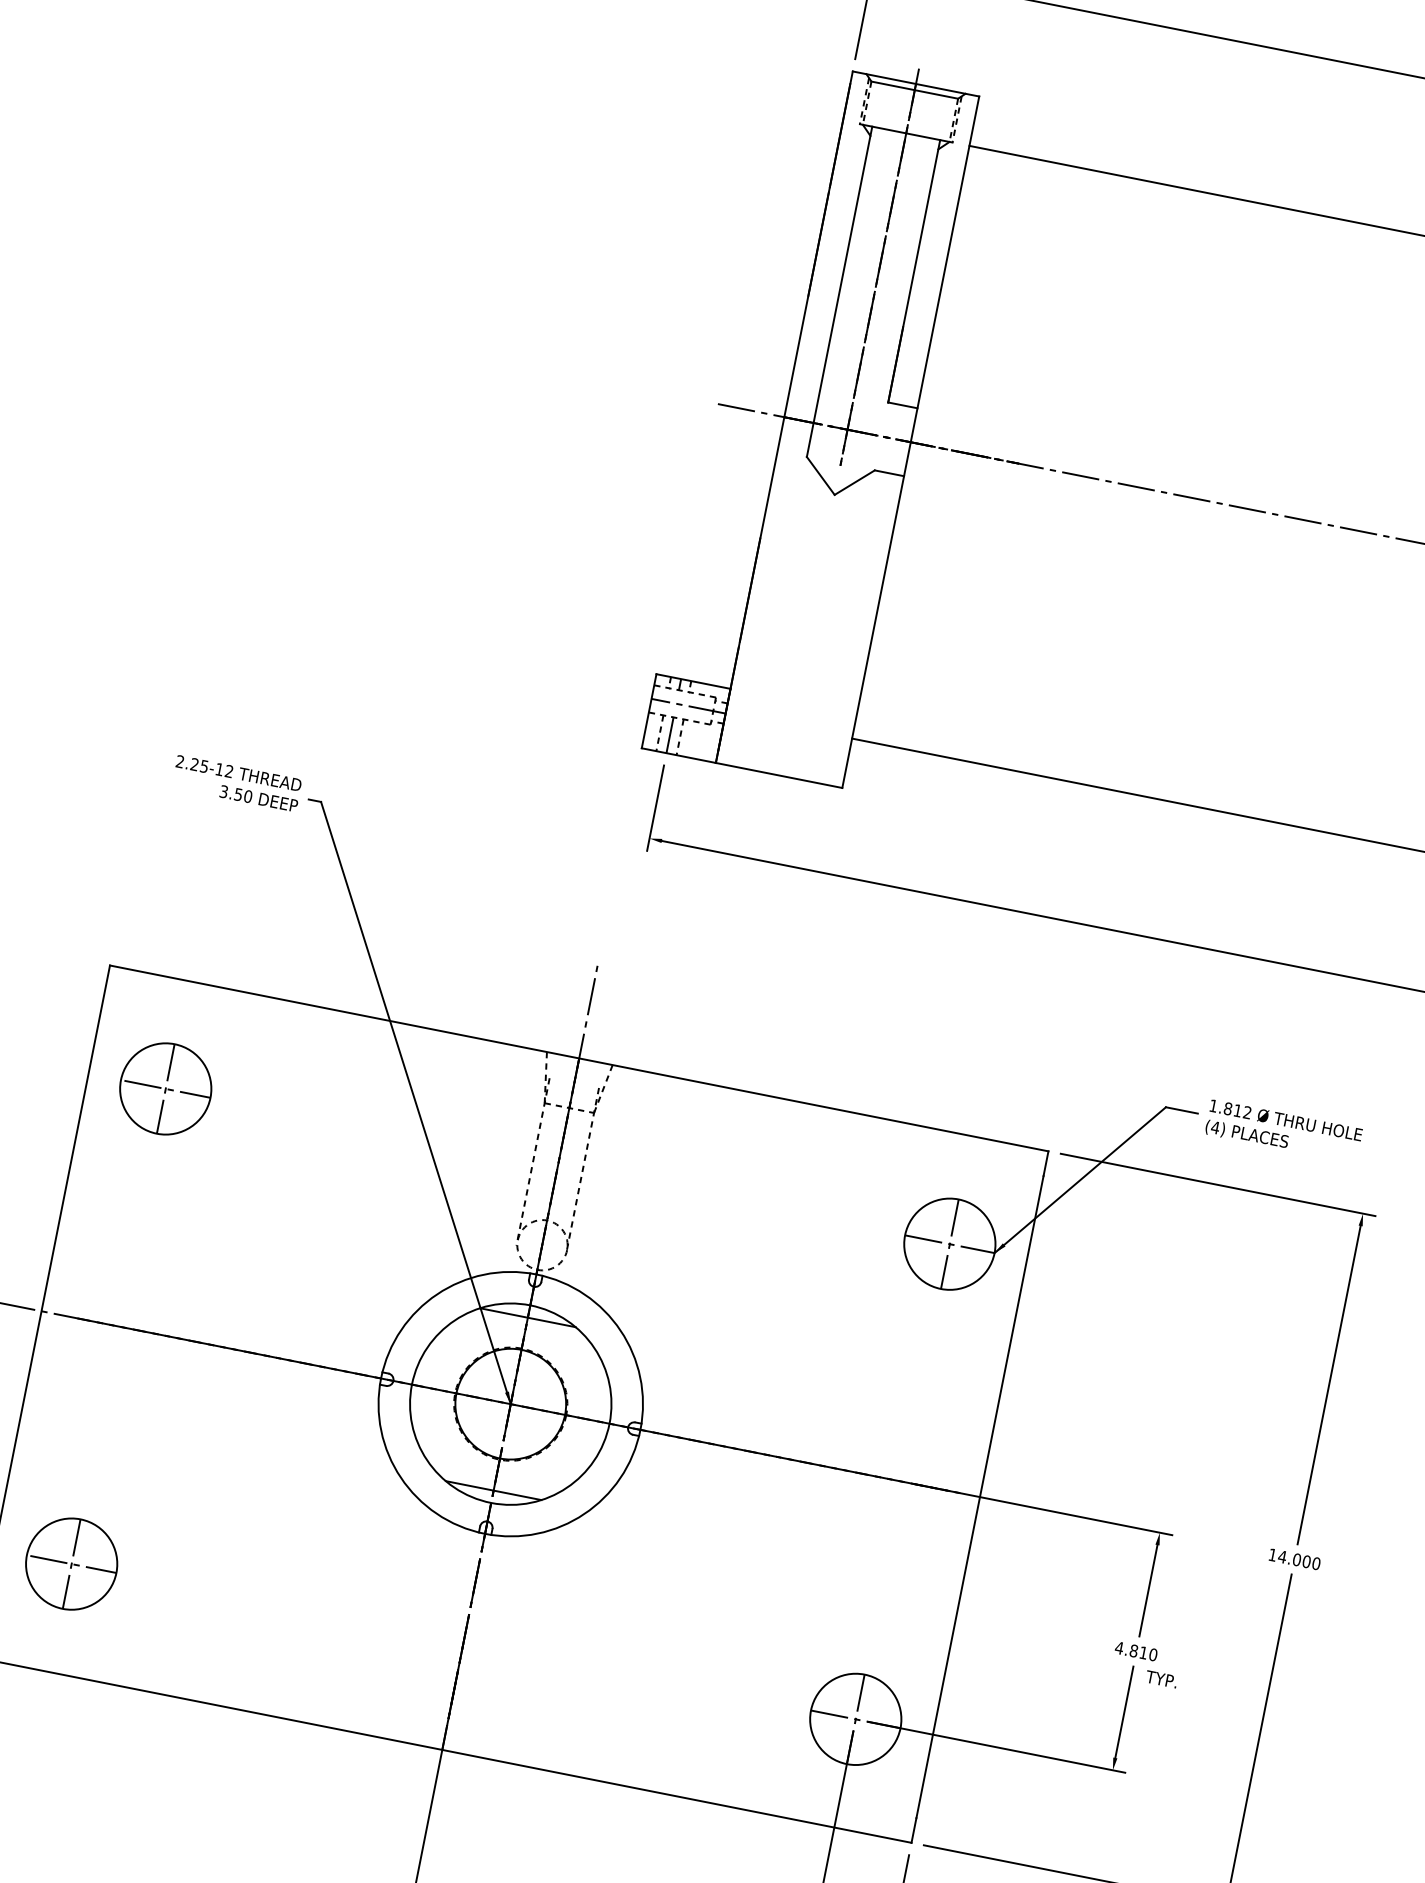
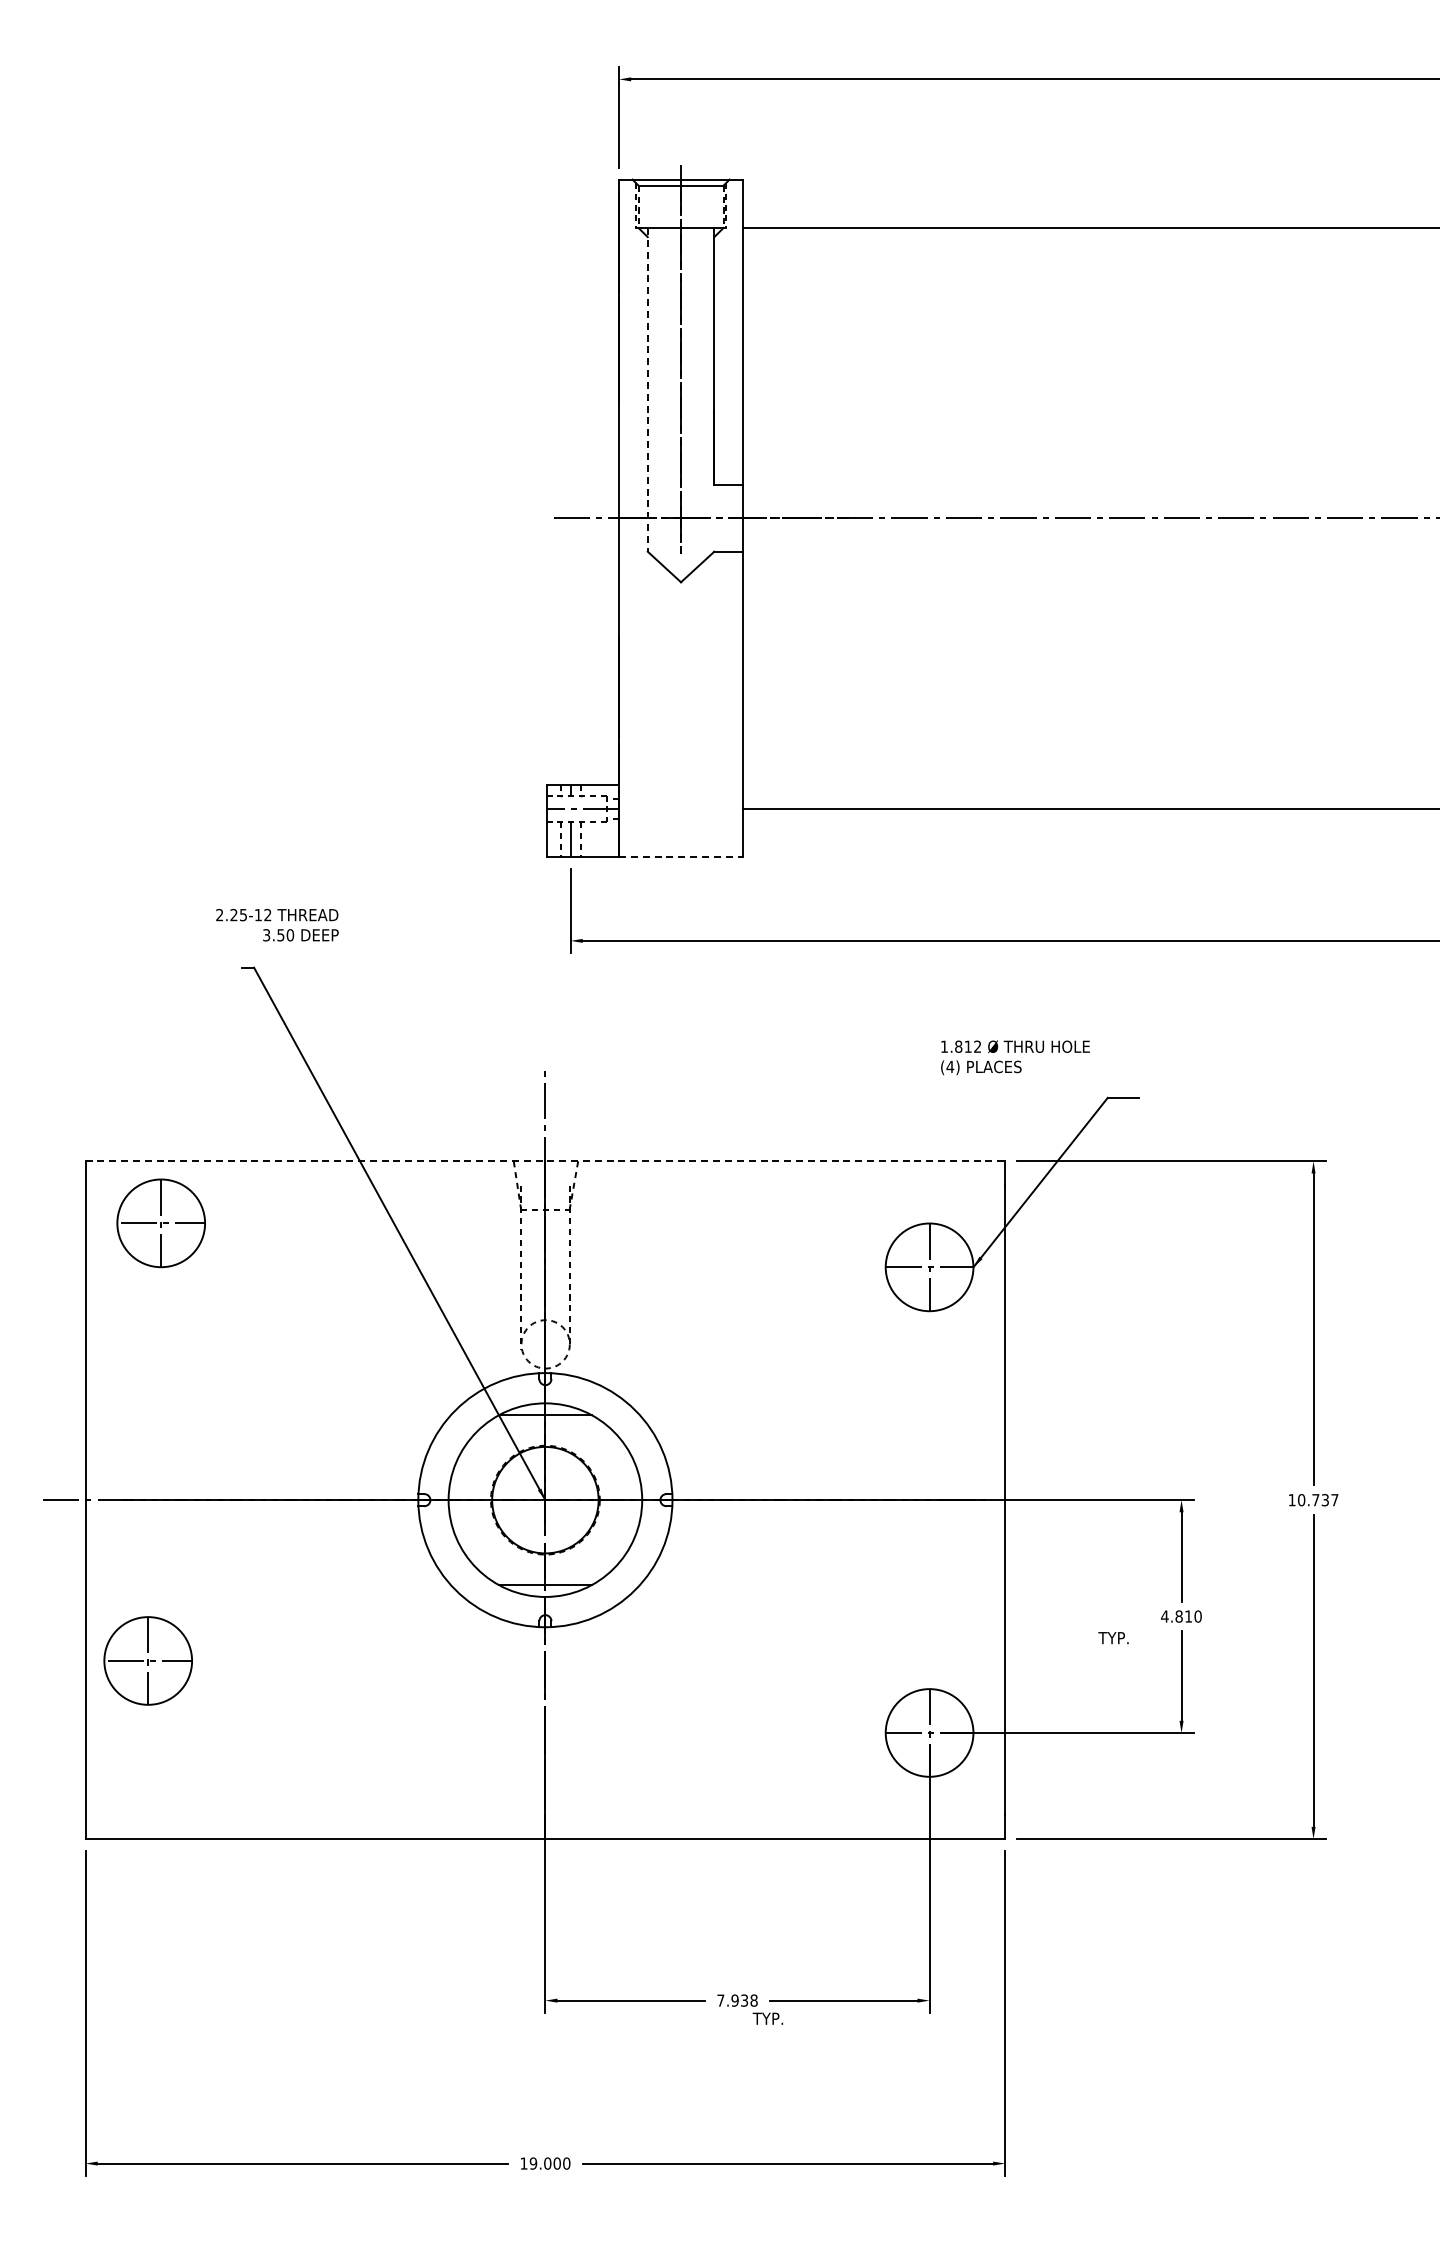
line: (839, 291) -> (647, 389), solid -> dashed
line: (779, 775) -> (681, 857), solid -> dashed
text: (237, 783) -> (277, 924), moved
line: (579, 1058) -> (545, 1161), solid -> dashed
part: (164, 1088) -> (160, 1223), moved
text: (1283, 1131) -> (1015, 1057), moved
text: (1298, 1560) -> (1317, 1500), 14.000 -> 10.737
part: (71, 1563) -> (147, 1660), moved
text: (1161, 1679) -> (1113, 1638), moved

